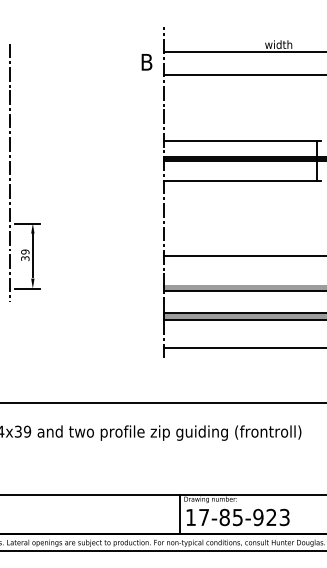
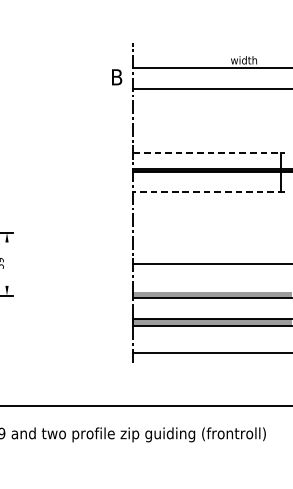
line: (242, 141) -> (209, 153), solid -> dashed
line: (242, 181) -> (209, 192), solid -> dashed
line: (32, 255) -> (6, 263), removed

